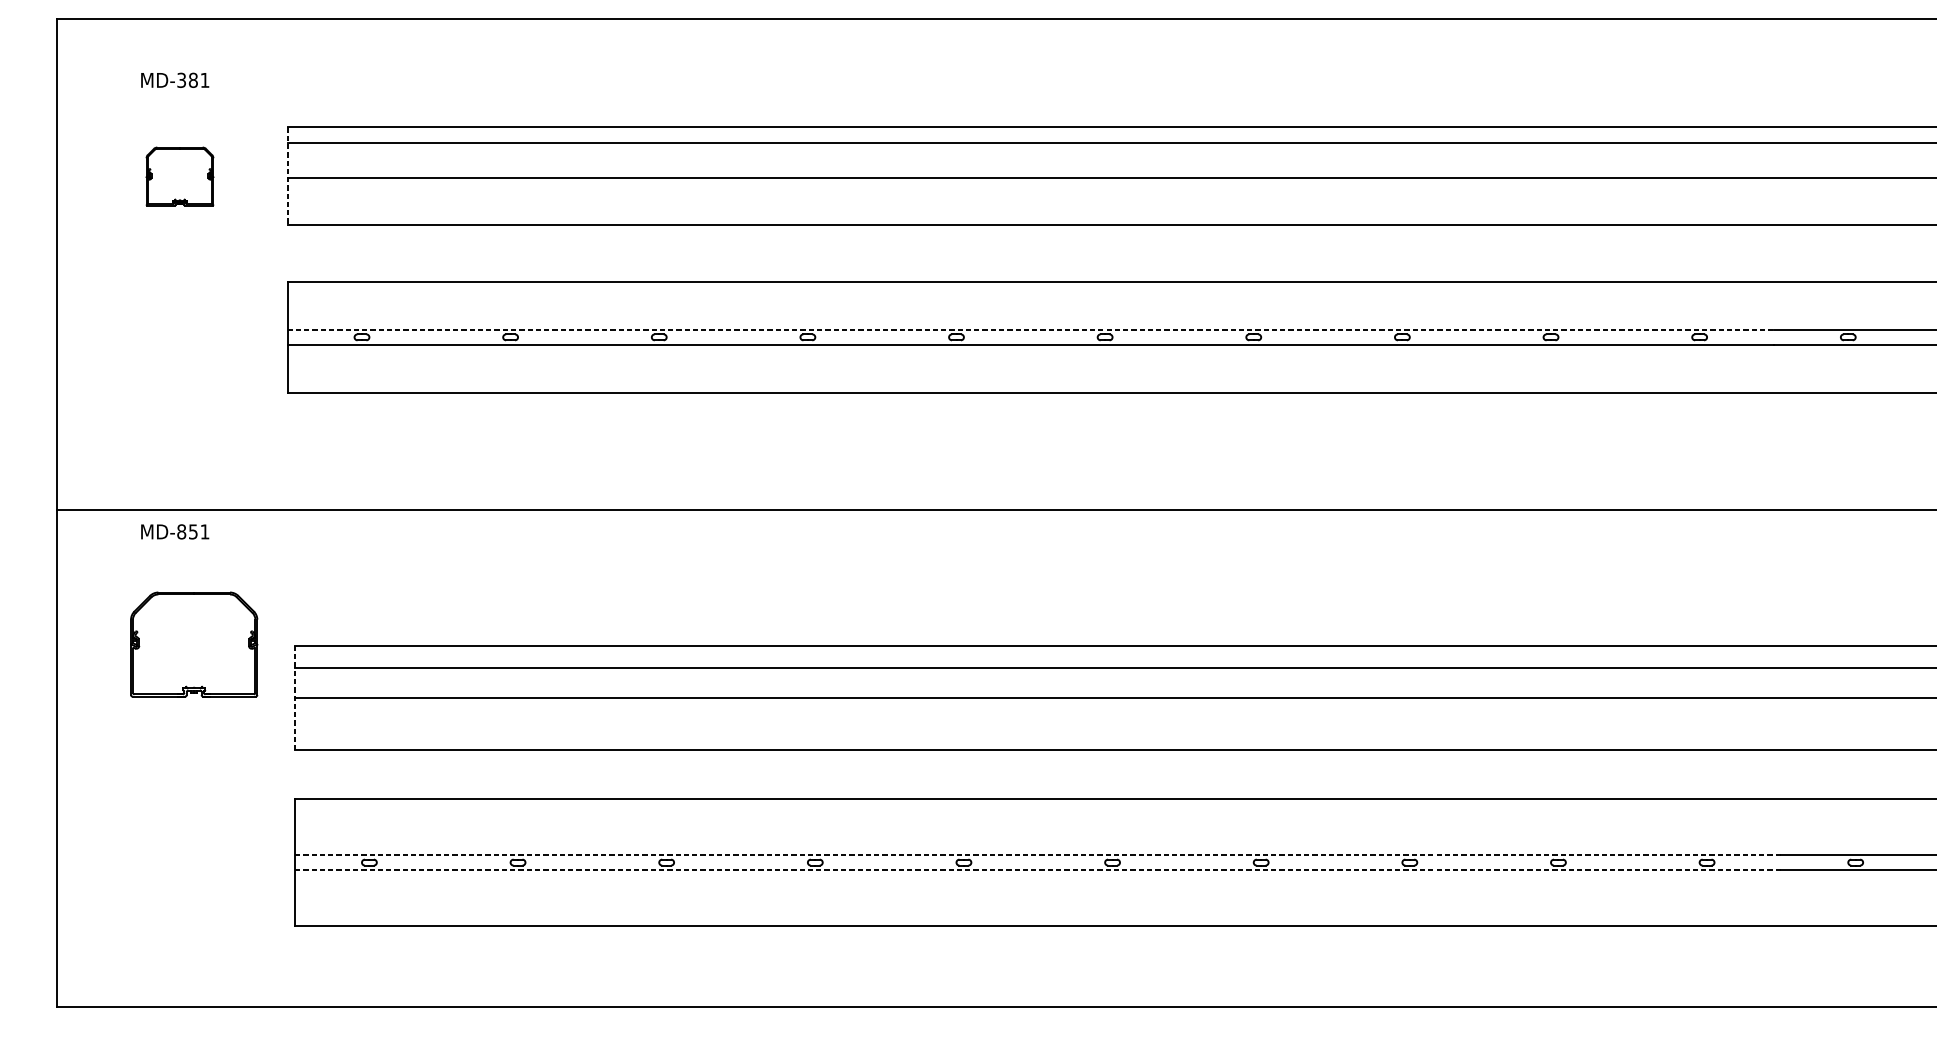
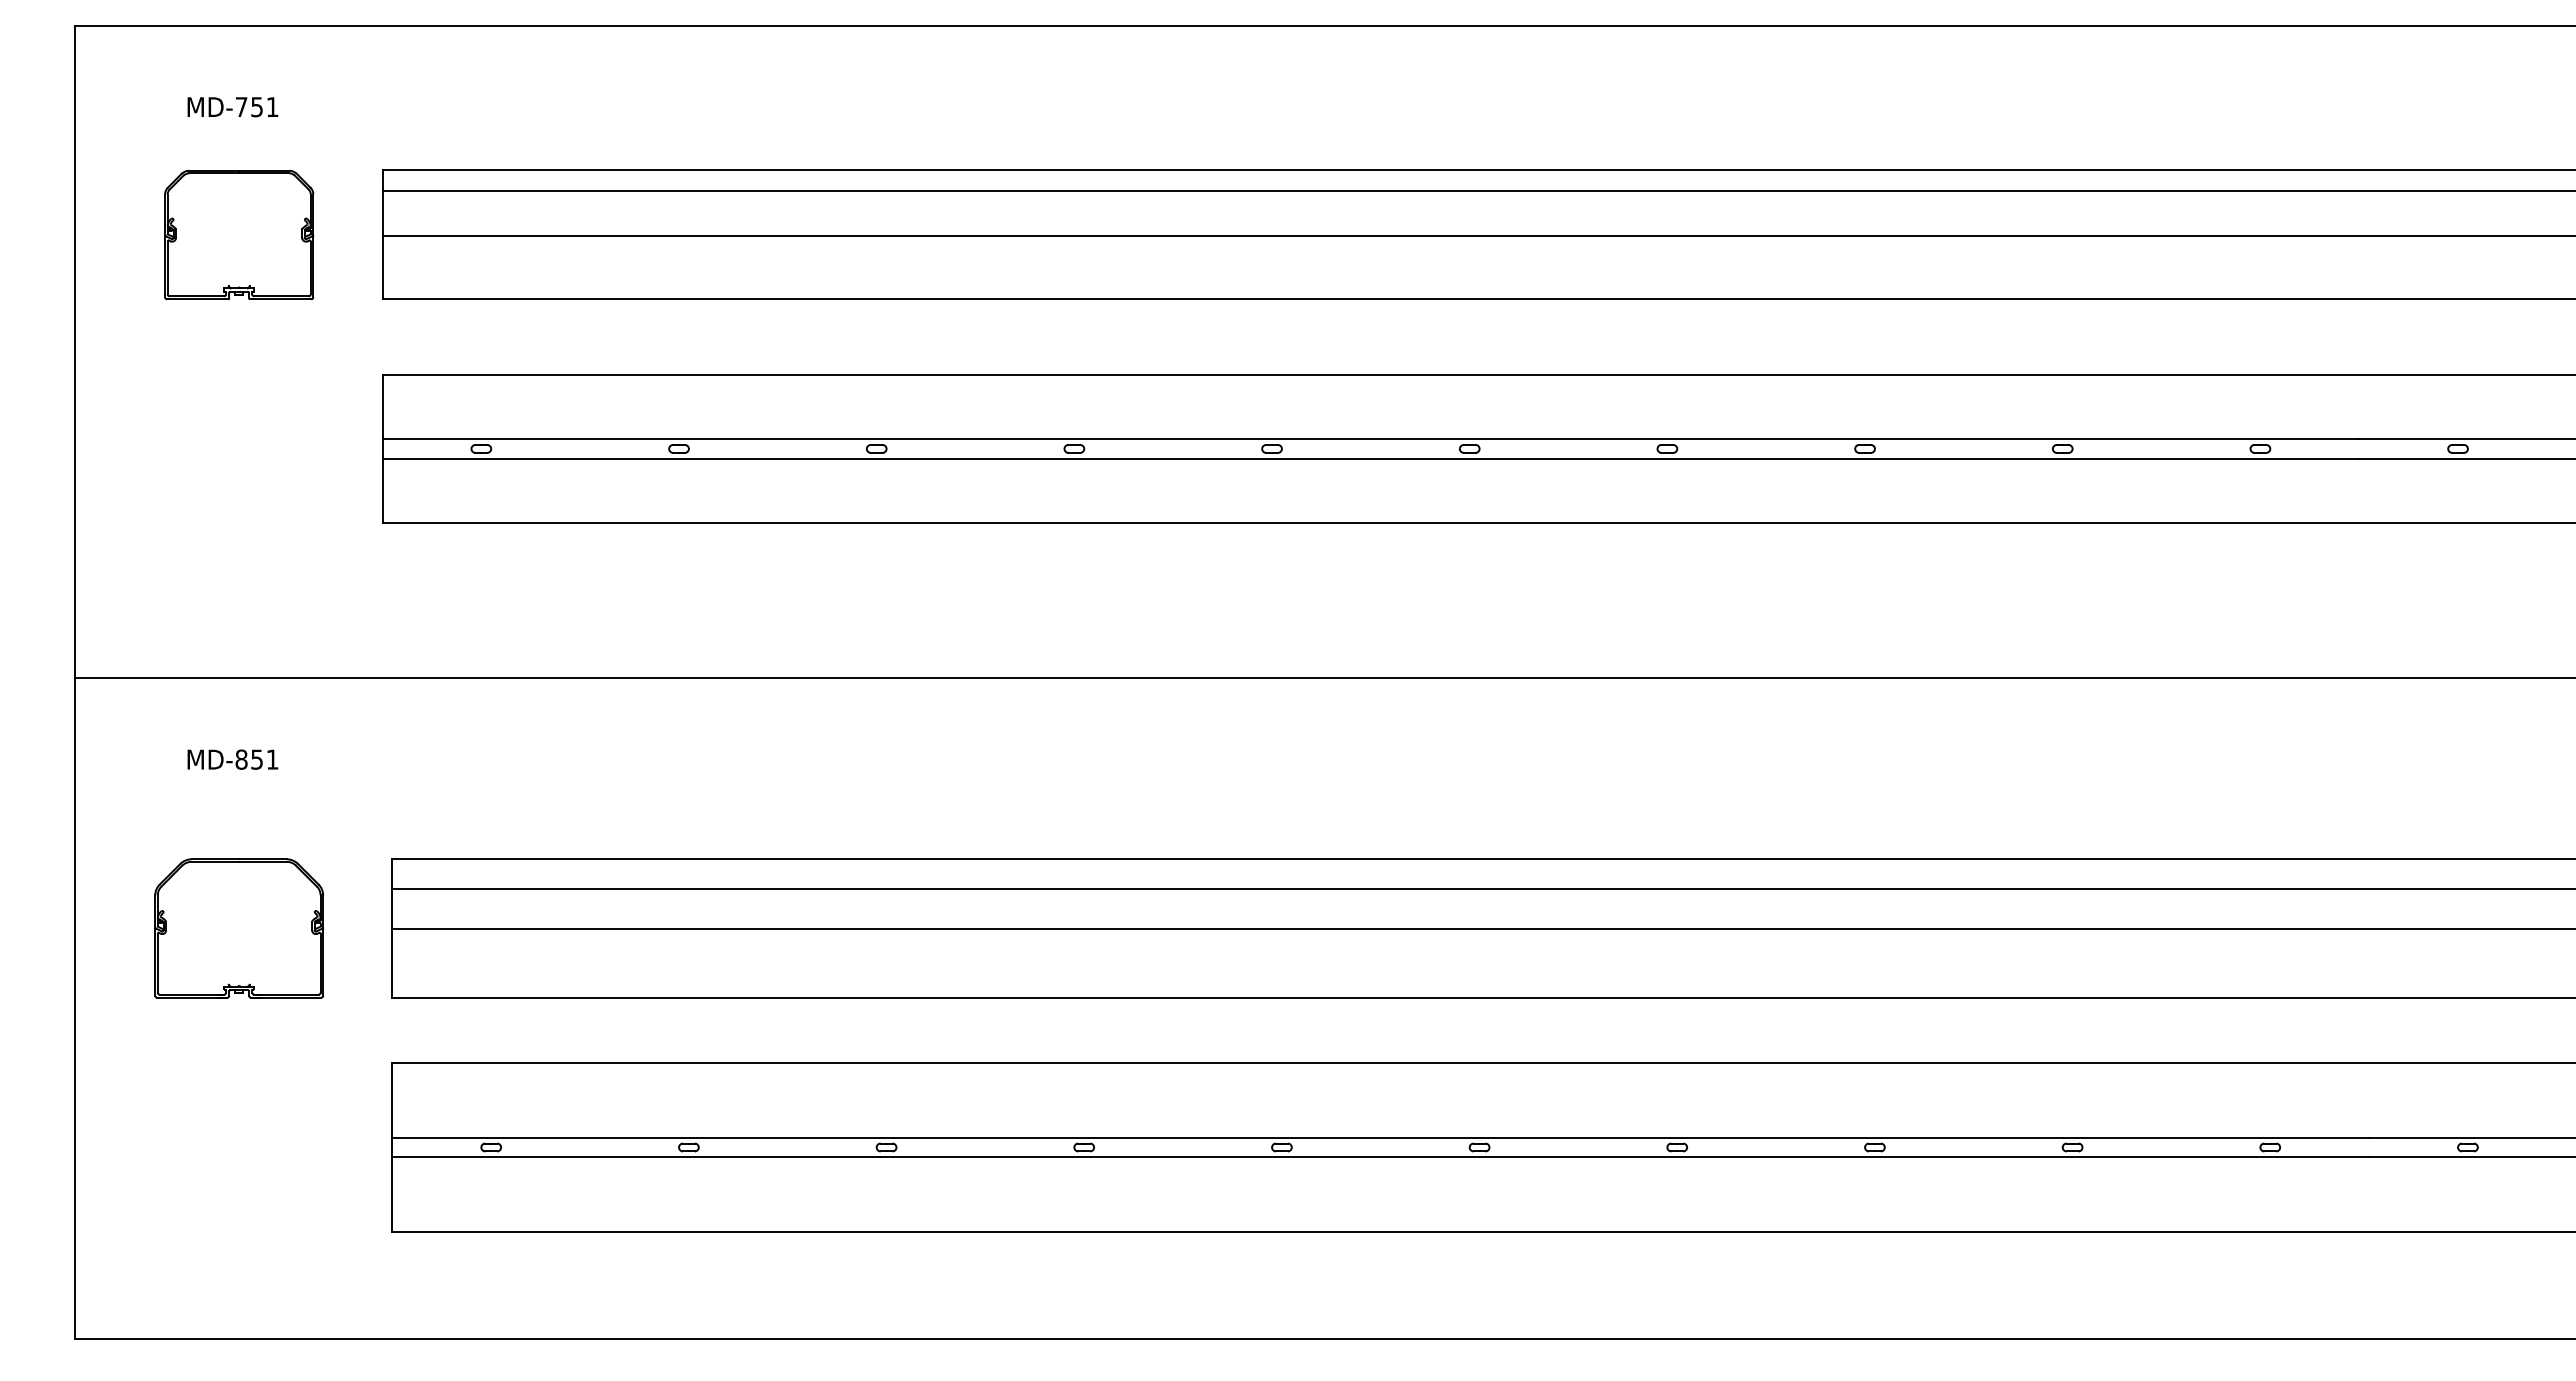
text: (187, 80) -> (249, 107), MD-381 -> MD-751
part: (180, 176) -> (239, 234), size x1.67
line: (287, 176) -> (382, 234), dashed -> solid
line: (1031, 330) -> (1371, 439), dashed -> solid
text: (174, 531) -> (232, 759), moved
part: (194, 644) -> (239, 928), moved
line: (295, 697) -> (392, 928), dashed -> solid
line: (1038, 855) -> (1381, 1137), dashed -> solid
line: (1038, 870) -> (1381, 1157), dashed -> solid

